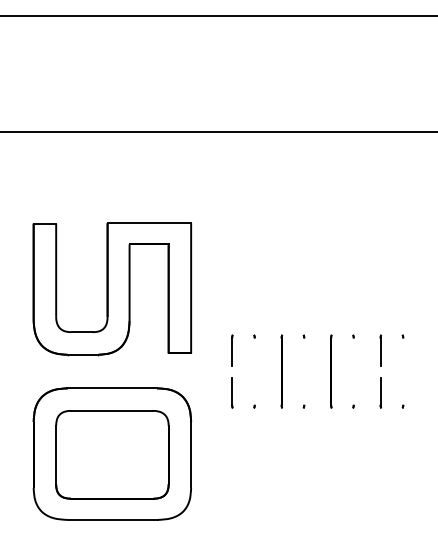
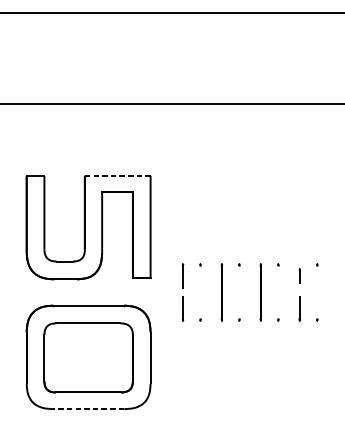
line: (149, 223) -> (117, 175), solid -> dashed
part: (380, 350) -> (299, 275), size x0.6
line: (112, 519) -> (88, 408), solid -> dashed

